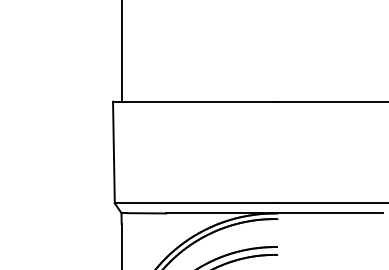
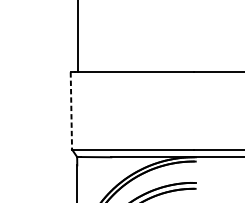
line: (113, 152) -> (71, 110), solid -> dashed

